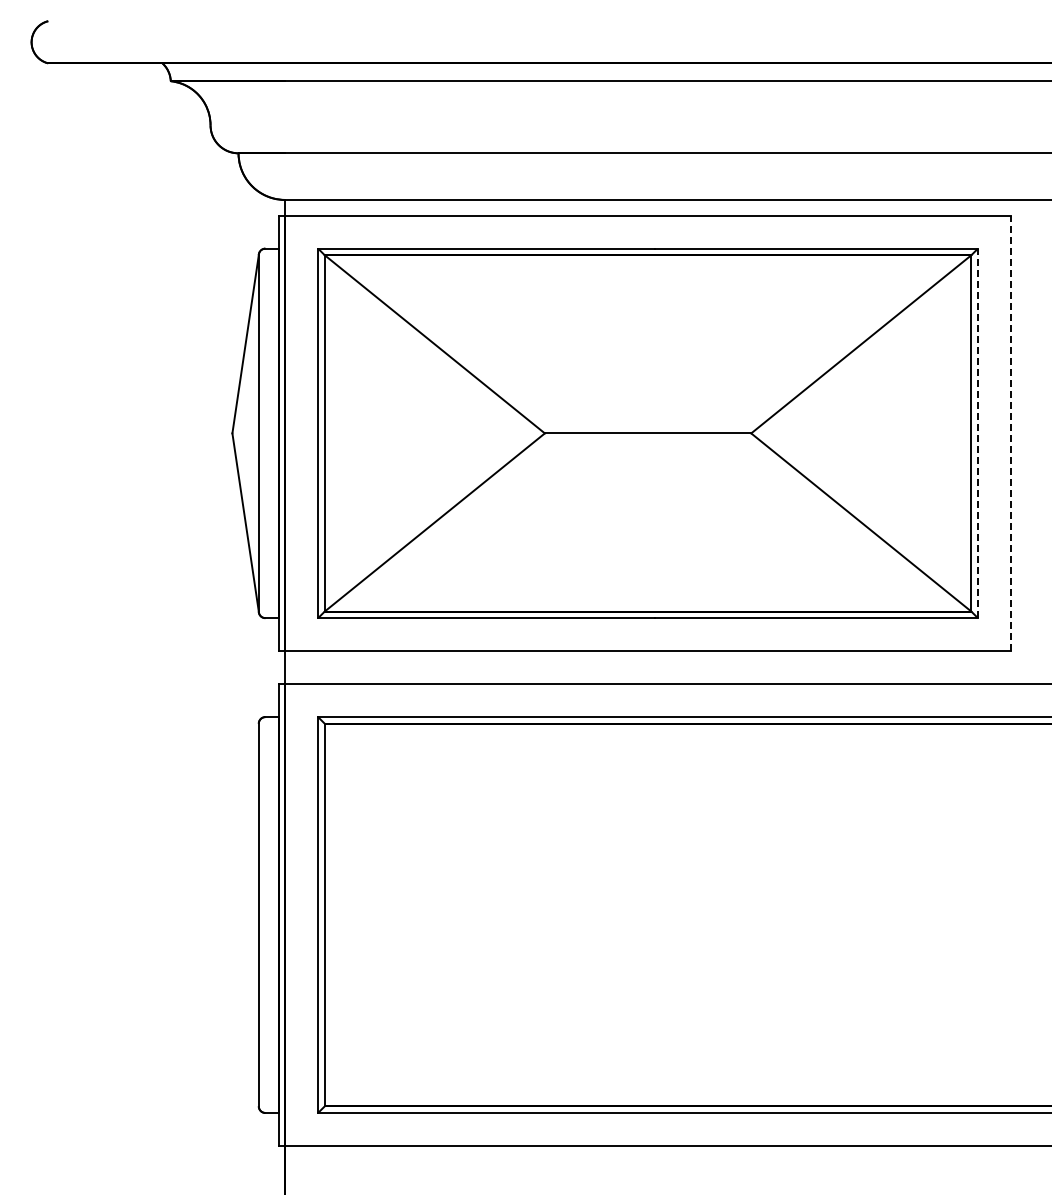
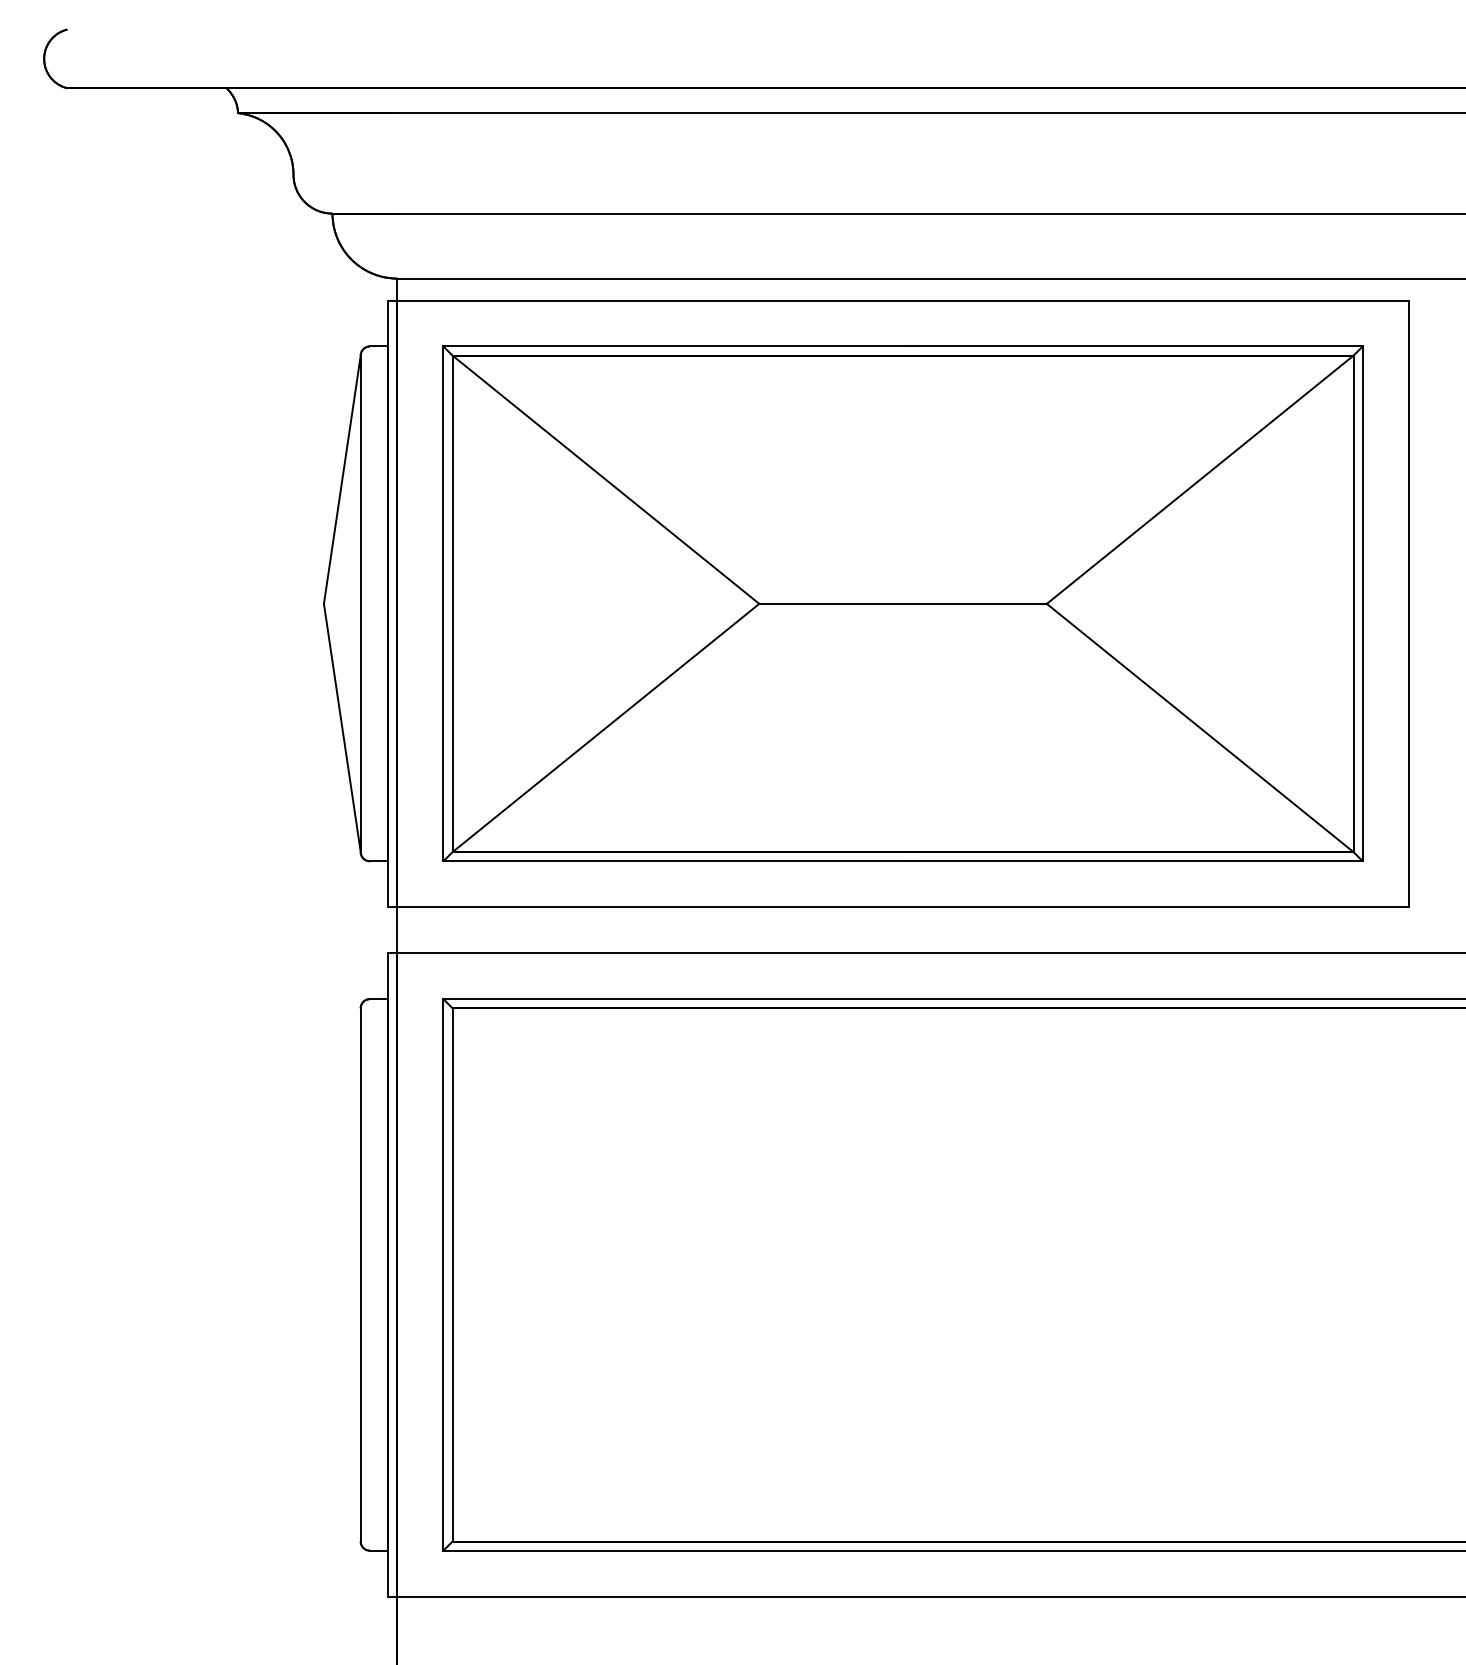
line: (977, 433) -> (1362, 603), dashed -> solid
line: (1010, 433) -> (1408, 603), dashed -> solid

